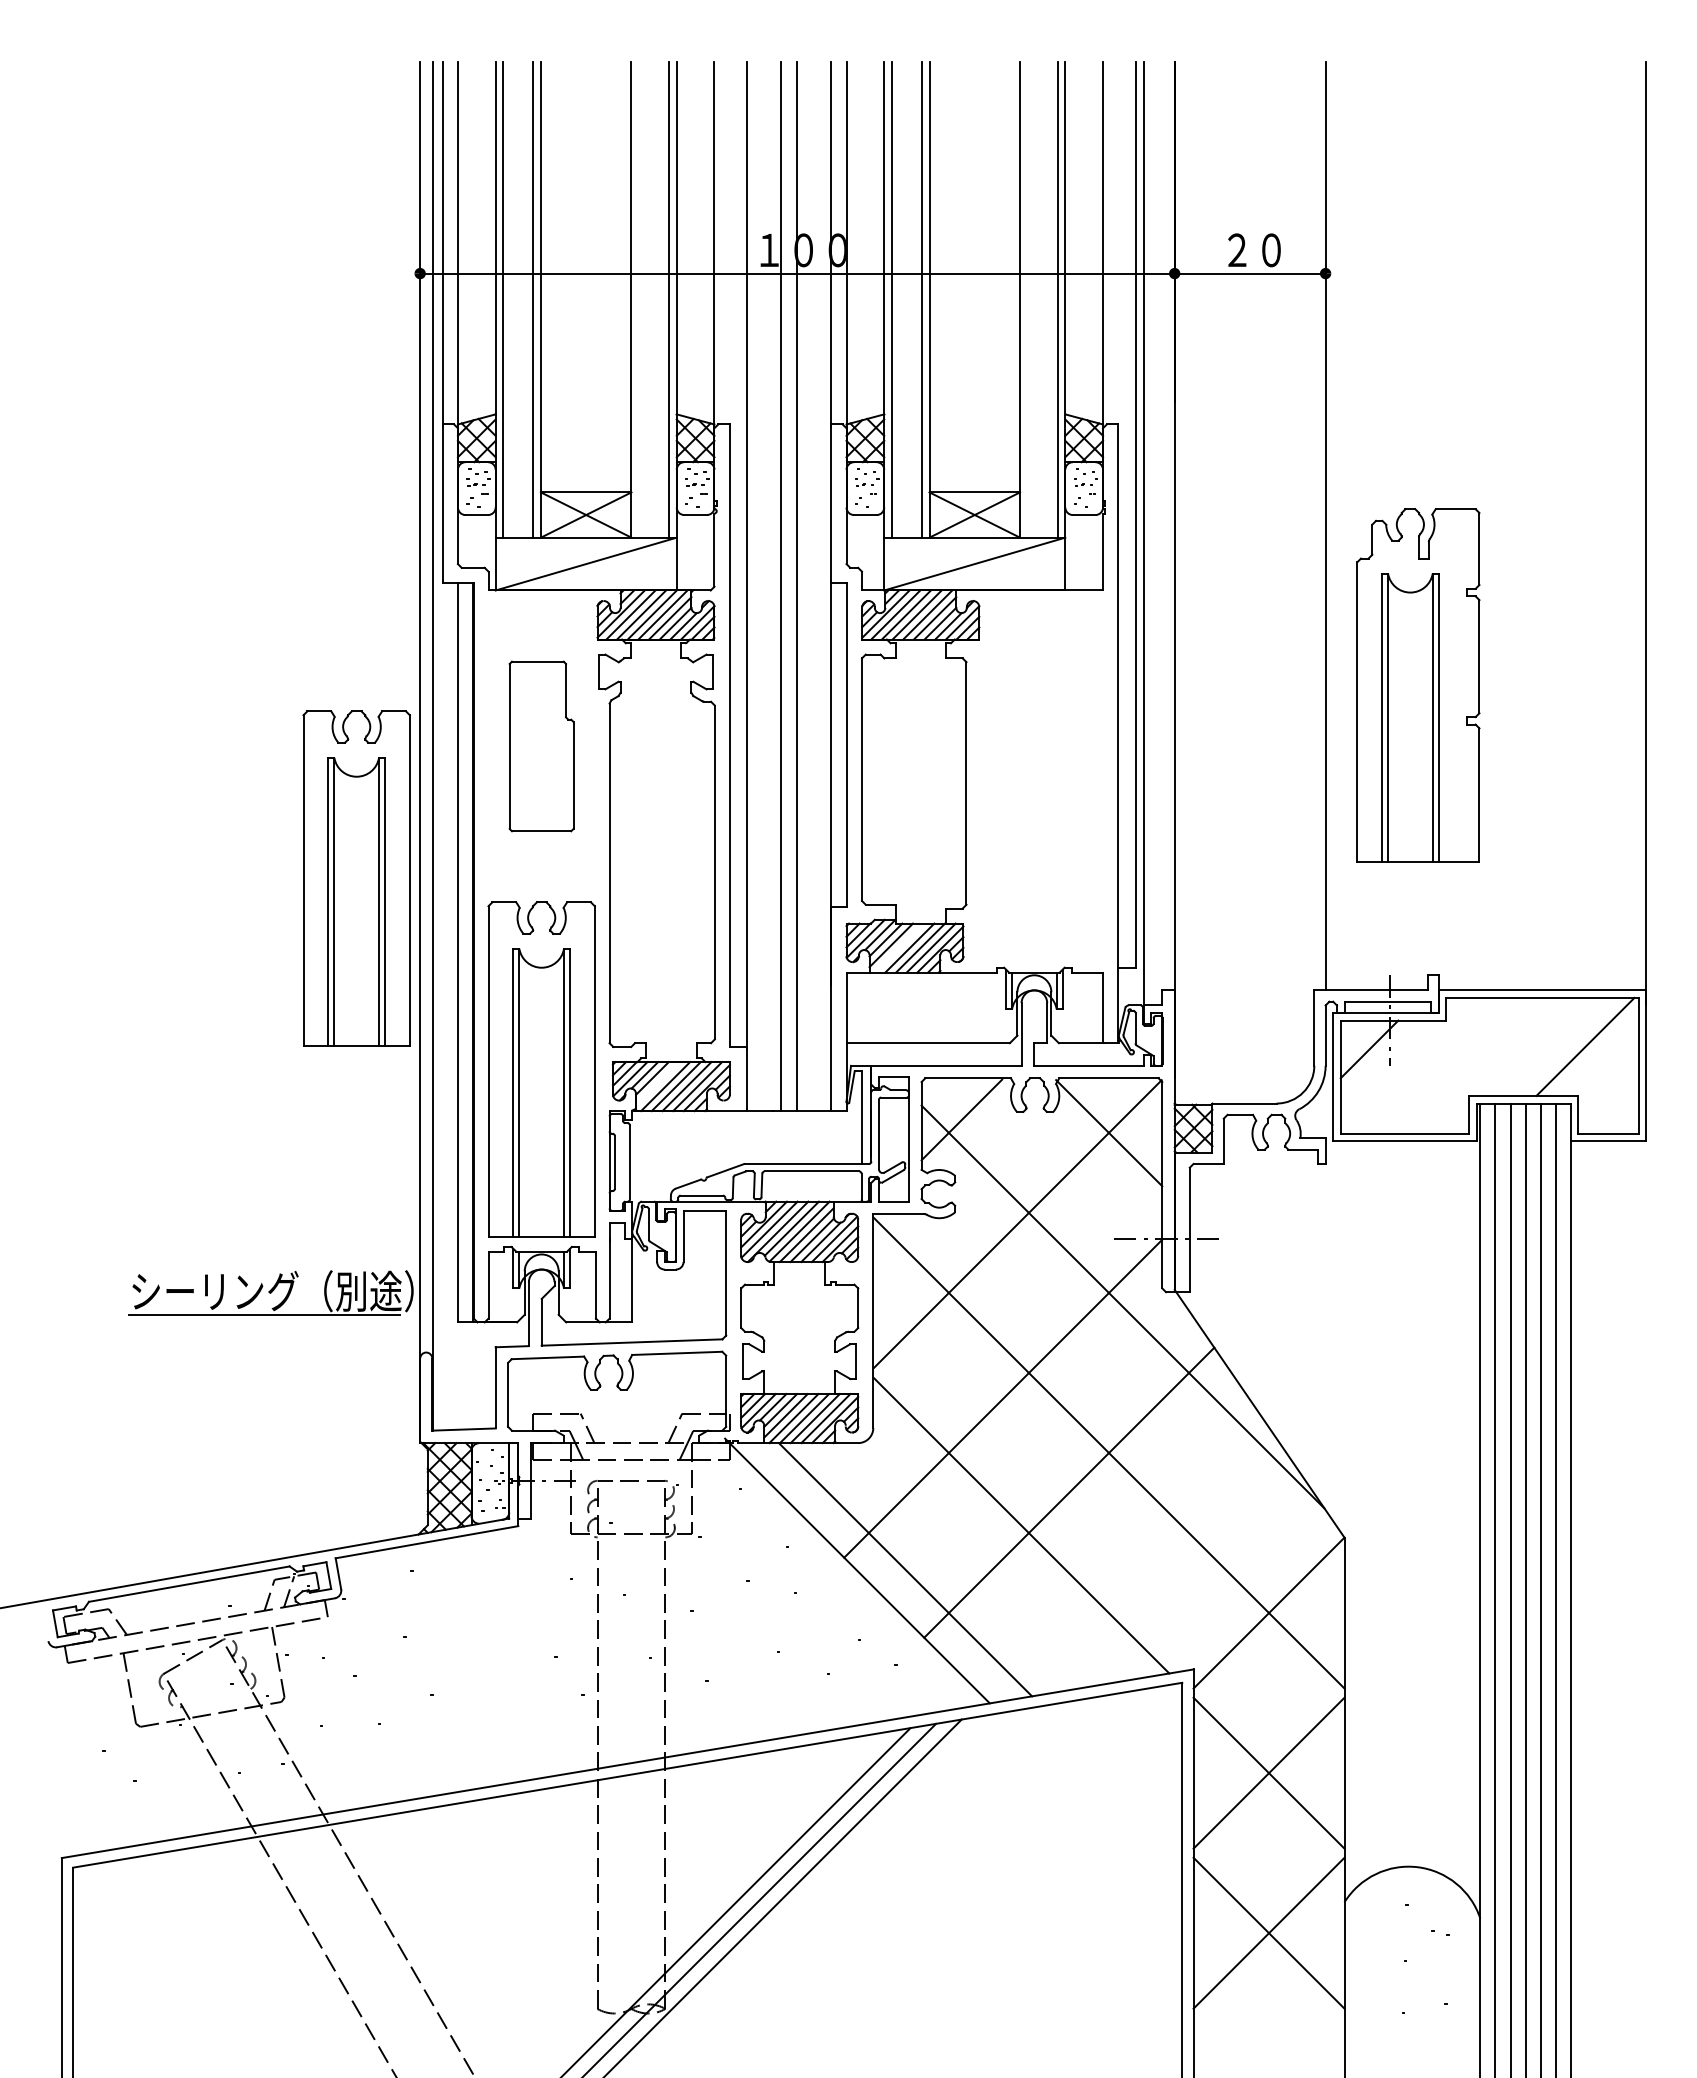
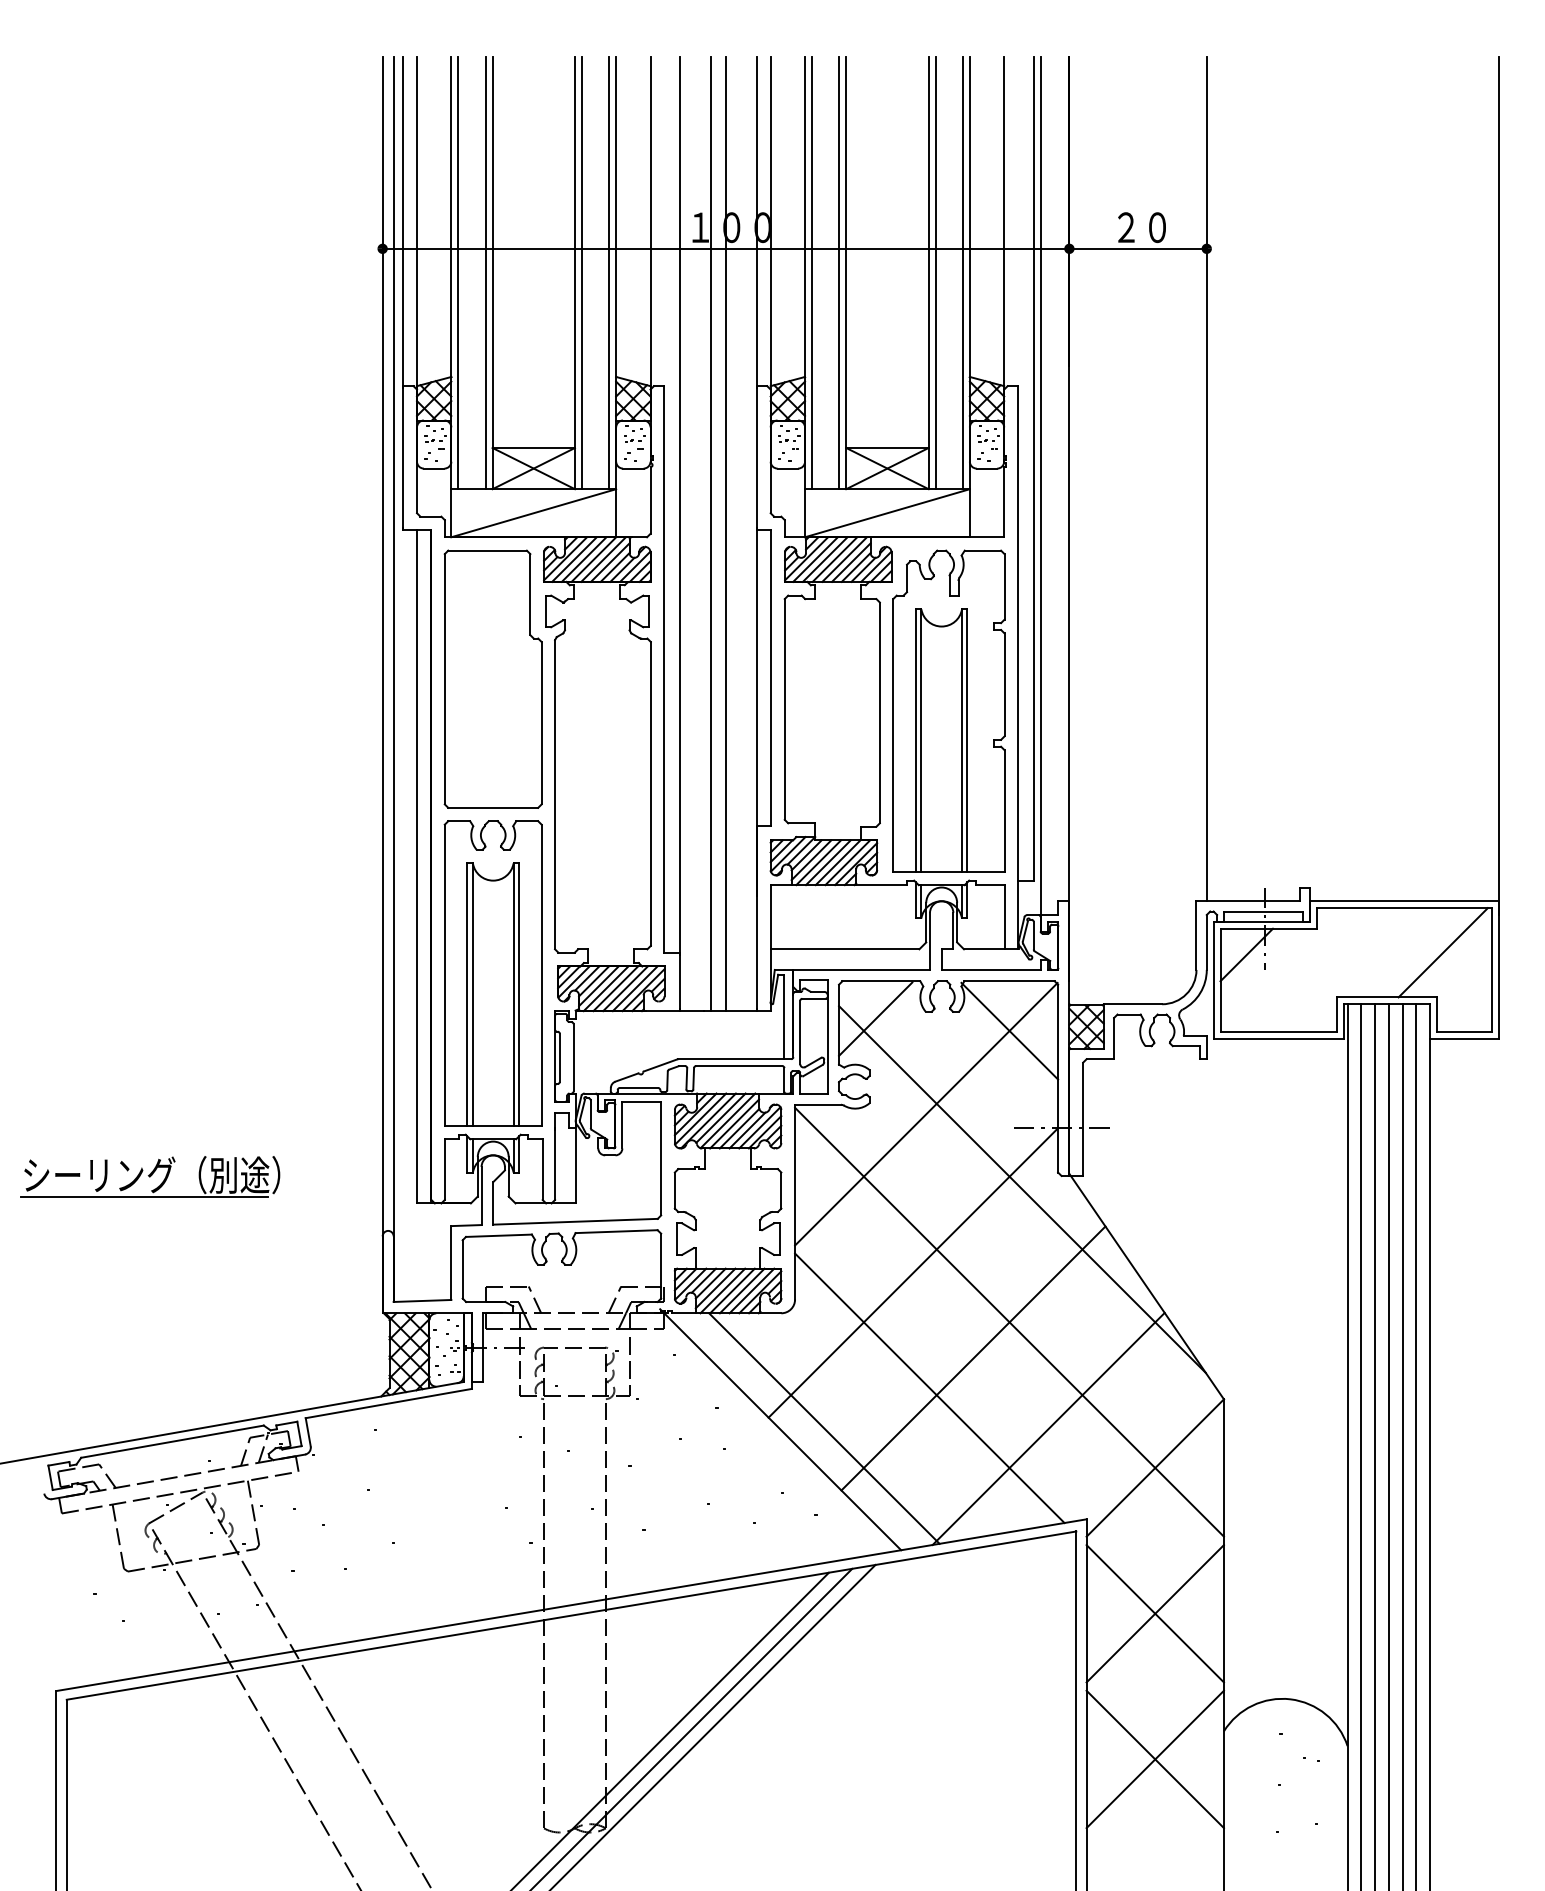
line: (639, 299) -> (582, 272), added
line: (1027, 299) -> (935, 272), added
part: (1418, 685) -> (949, 711), moved
part: (541, 746) -> (493, 679), size x1.67
part: (356, 878) -> (324, 799), removed
line: (898, 947) -> (818, 862), added
line: (657, 1083) -> (598, 986), added
part: (270, 1292) -> (149, 1176), moved
line: (1151, 1569) -> (1048, 1428), added

